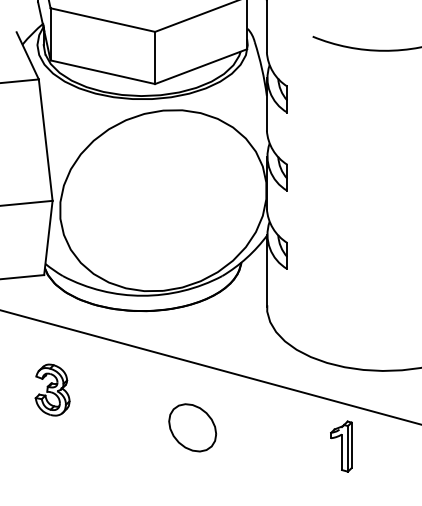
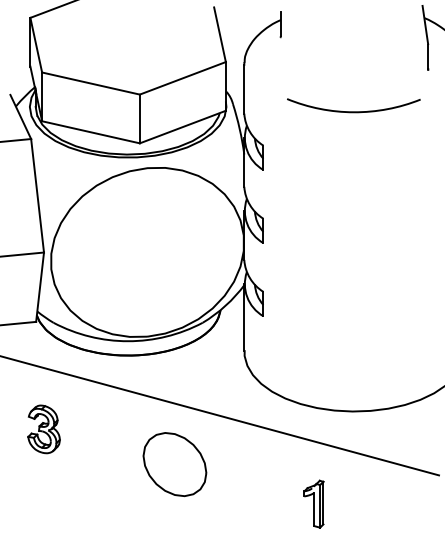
part: (192, 427) -> (174, 464), size x1.43
part: (340, 445) -> (313, 503), moved

